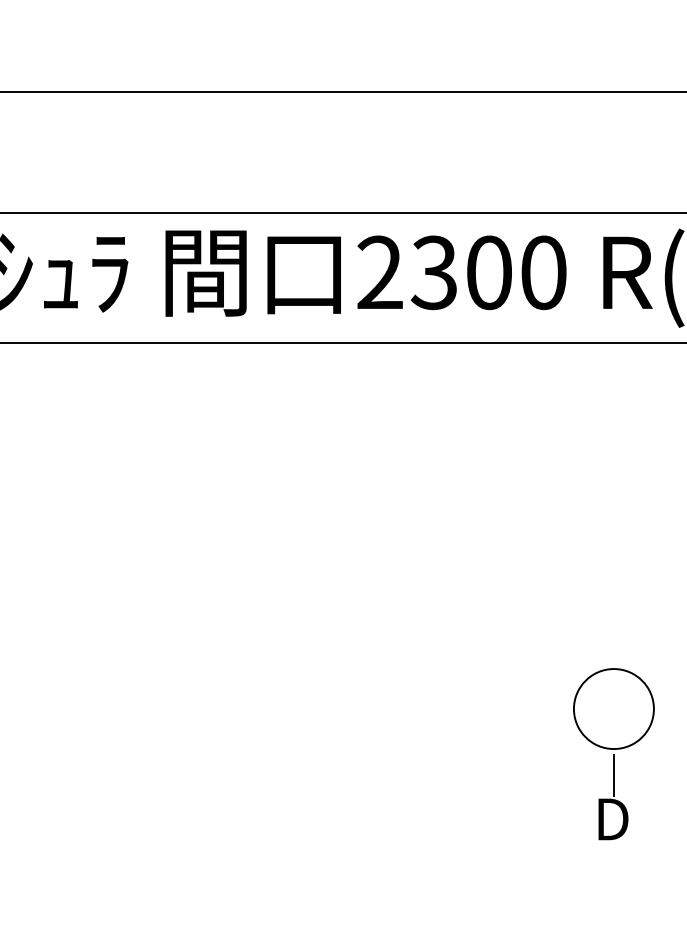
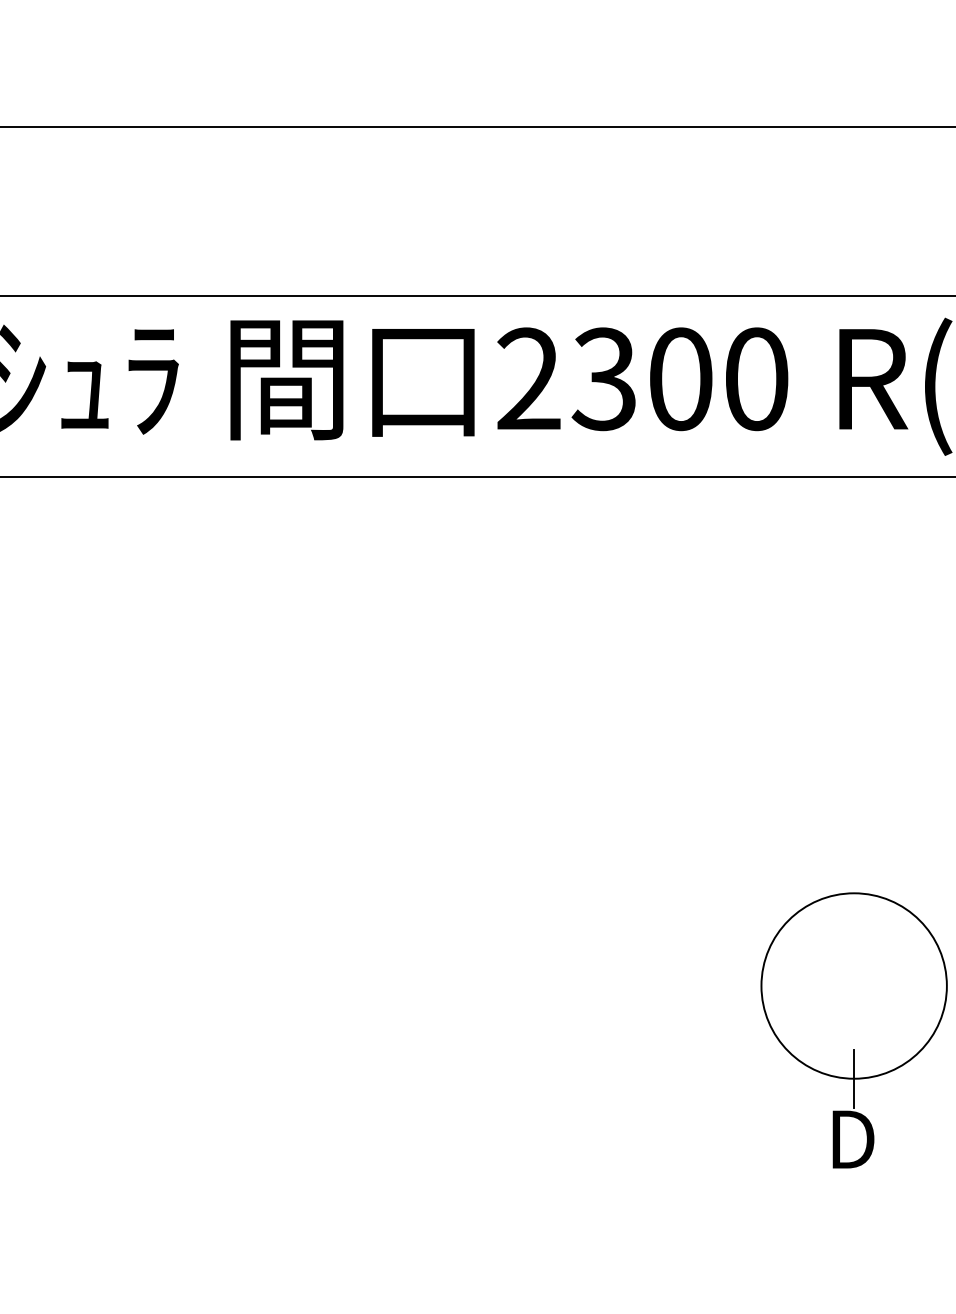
circle: (613, 708) -> (853, 985), size x1.67

